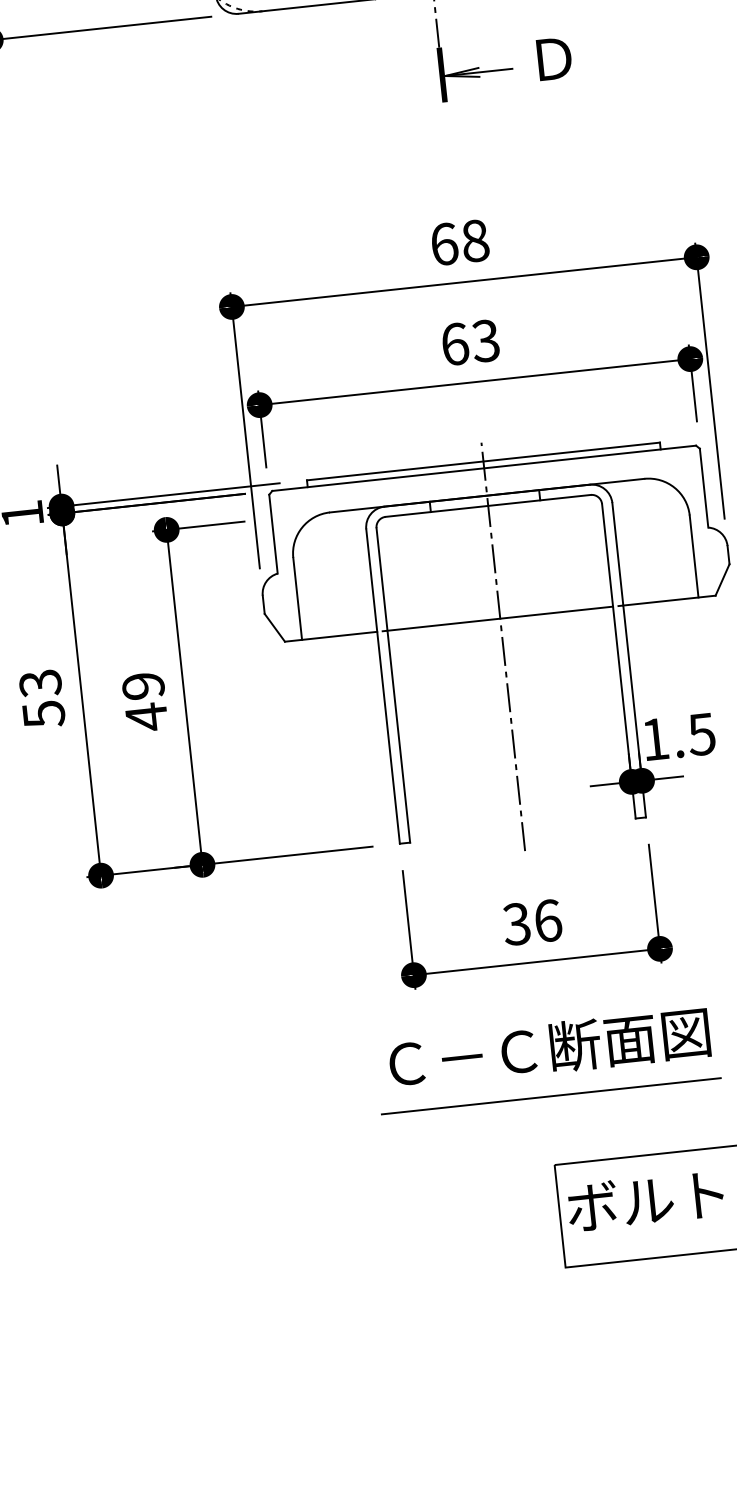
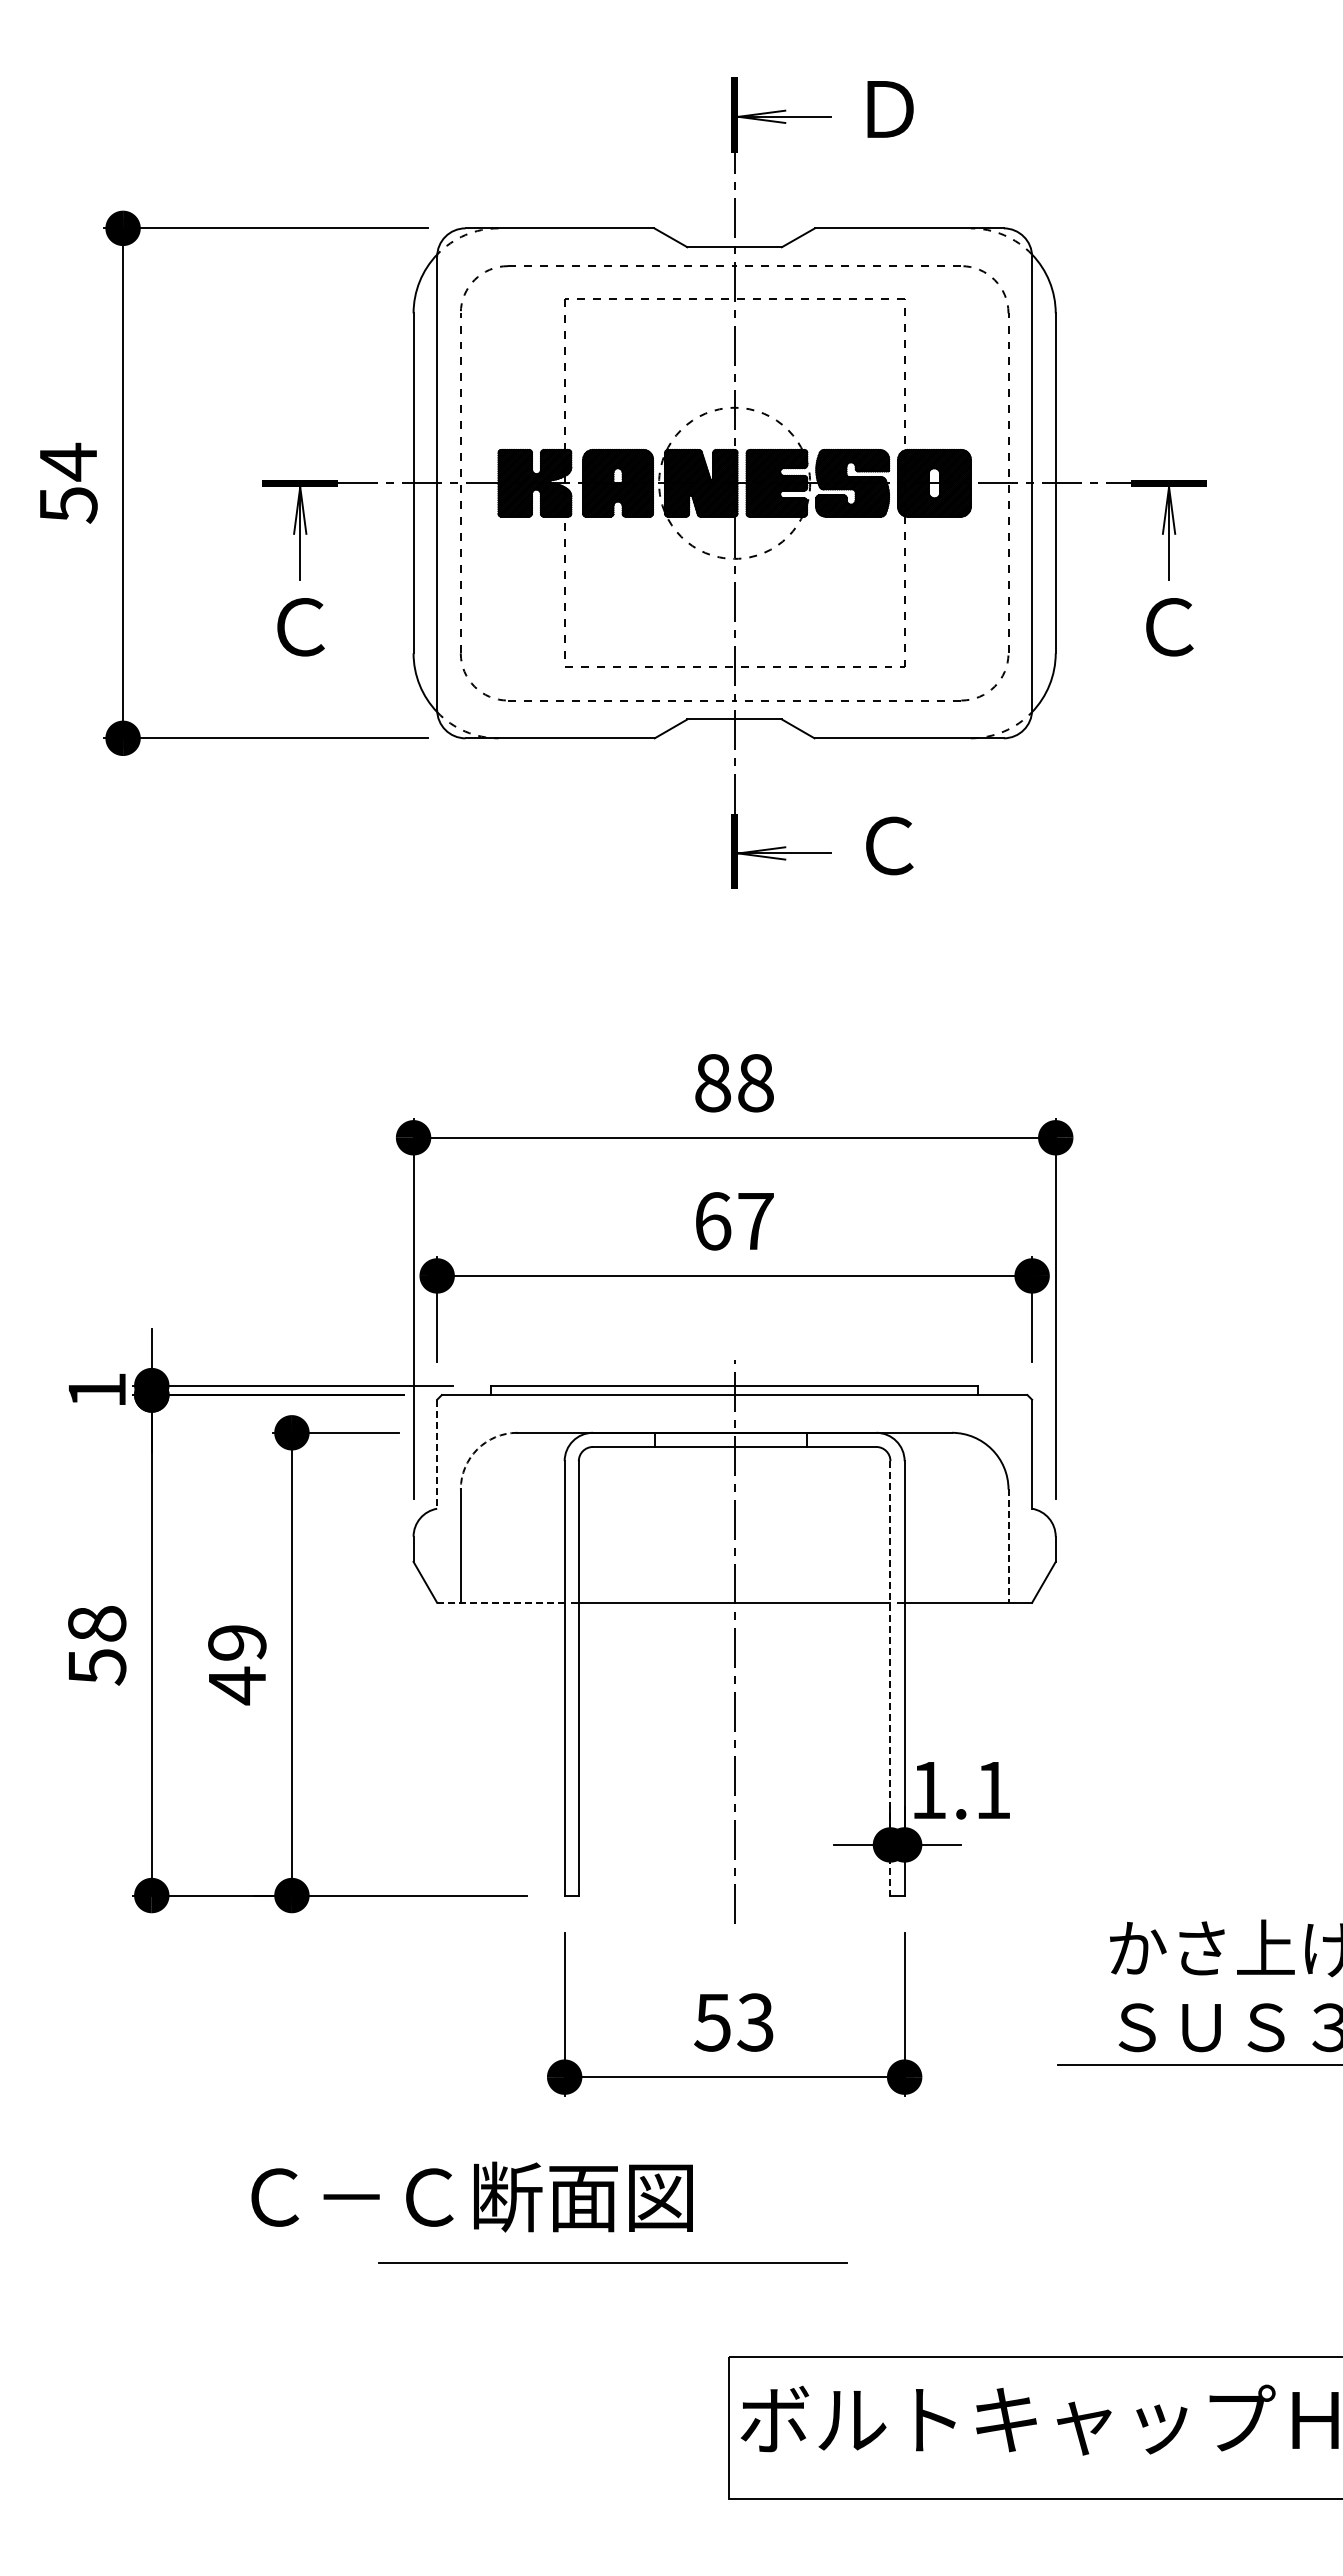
text: (553, 58) -> (889, 845), Ｄ -> Ｃ
text: (444, 244) -> (713, 1083), 68 -> 88
text: (485, 341) -> (755, 1221), 63 -> 67
arc: (302, 527) -> (477, 1449), solid -> dashed
line: (273, 534) -> (437, 1454), solid -> dashed
line: (694, 556) -> (1008, 1546), solid -> dashed
line: (330, 636) -> (500, 1602), solid -> dashed
line: (618, 661) -> (890, 1678), solid -> dashed
text: (40, 683) -> (97, 1624), 53 -> 58
text: (701, 734) -> (992, 1790), 1.5 -> 1.1
text: (532, 922) -> (734, 2022), 36 -> 53
text: (548, 1048) -> (471, 2196), moved
line: (551, 1096) -> (612, 2262), moved

